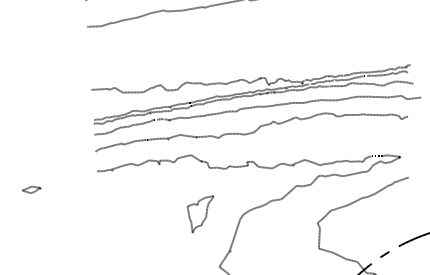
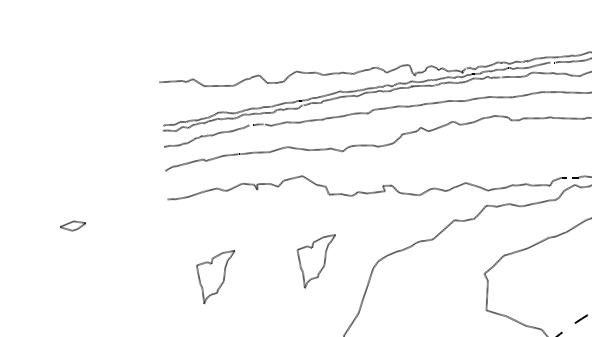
part: (130, 225) -> (215, 277), added

